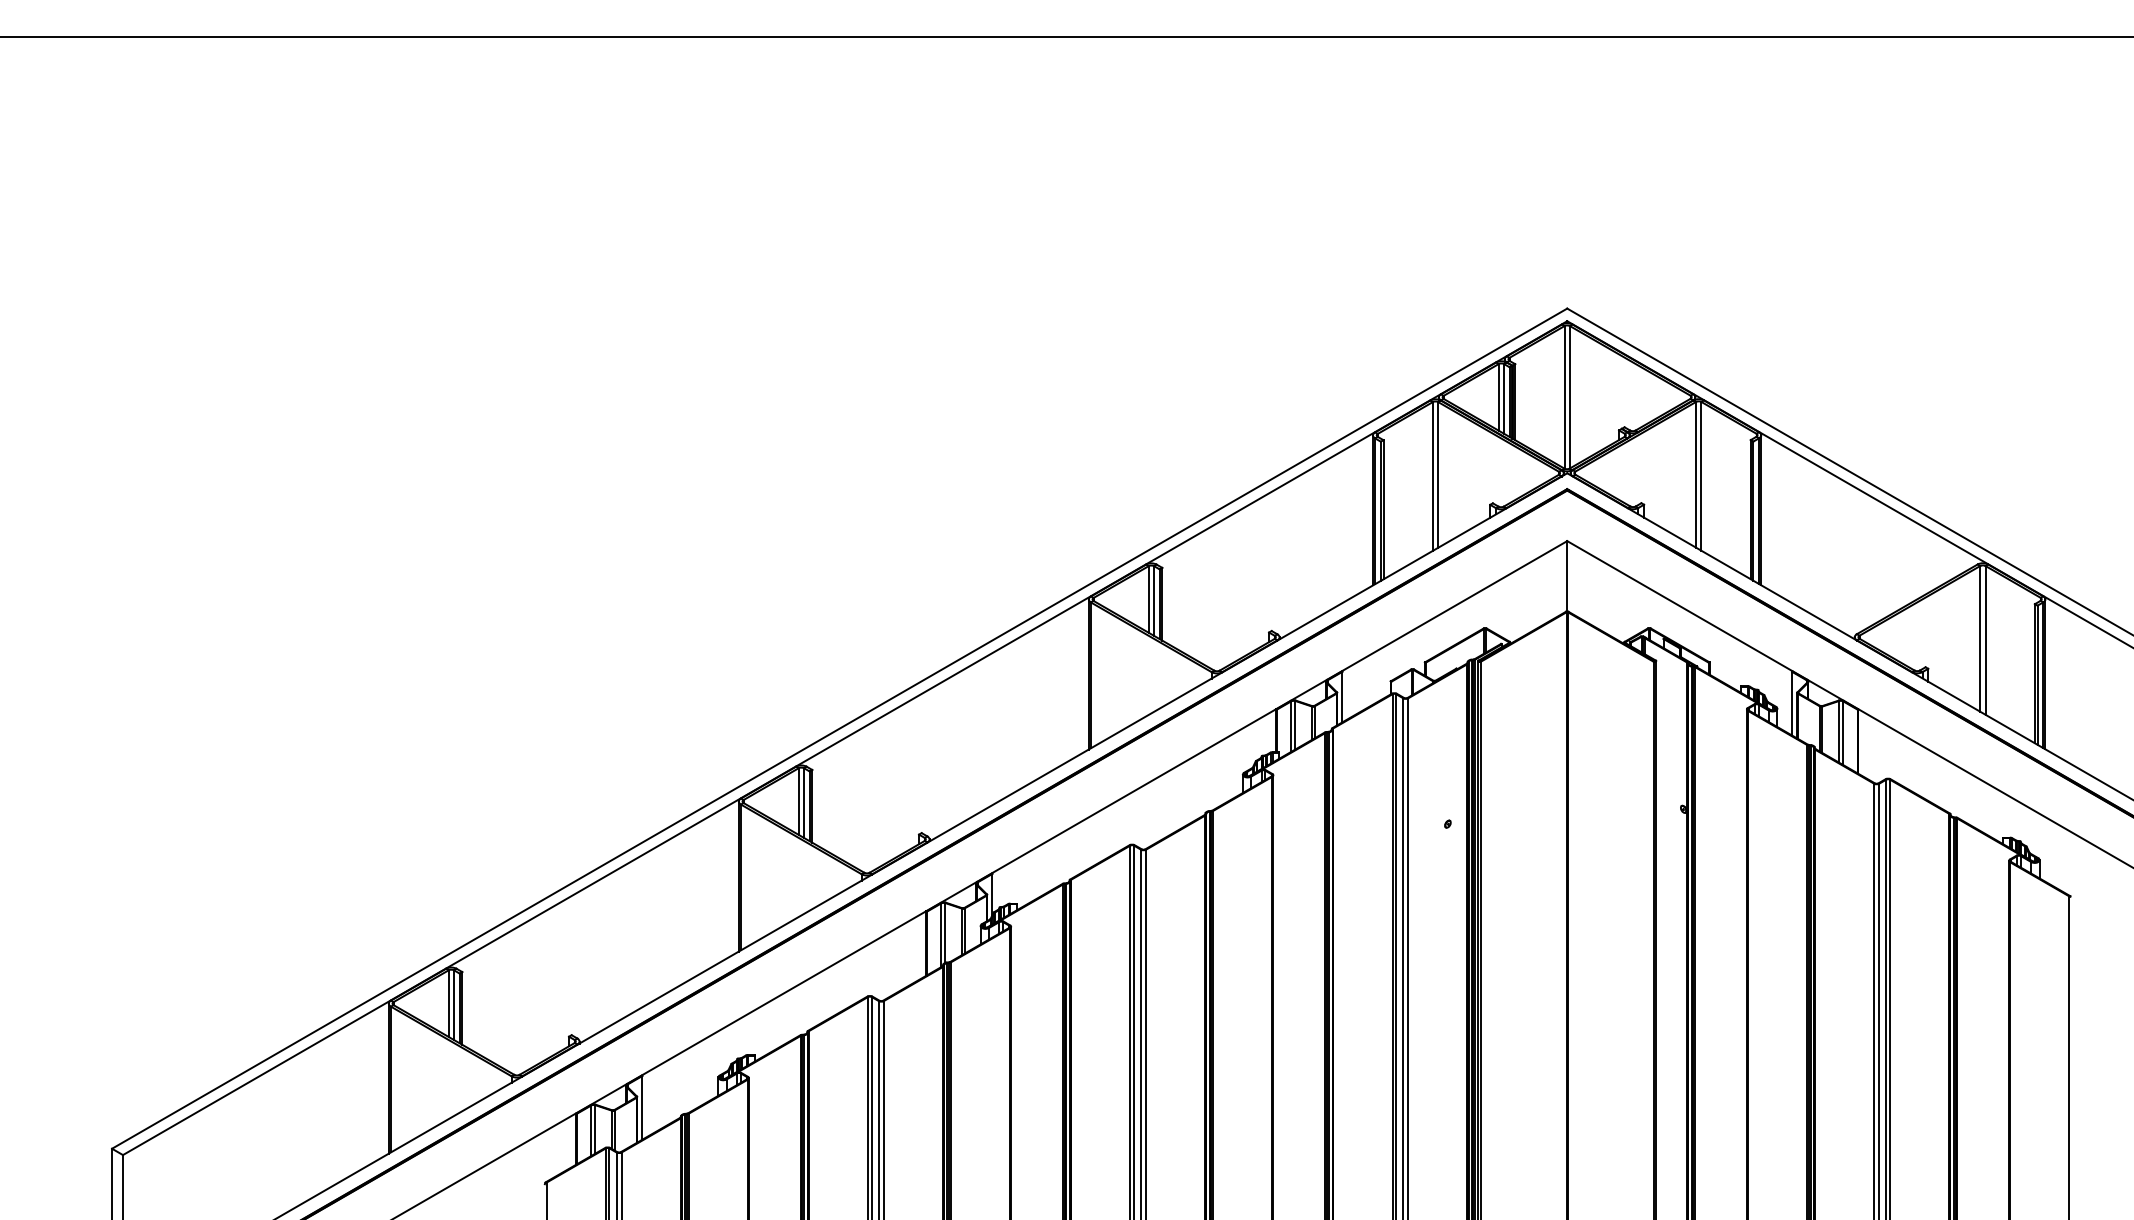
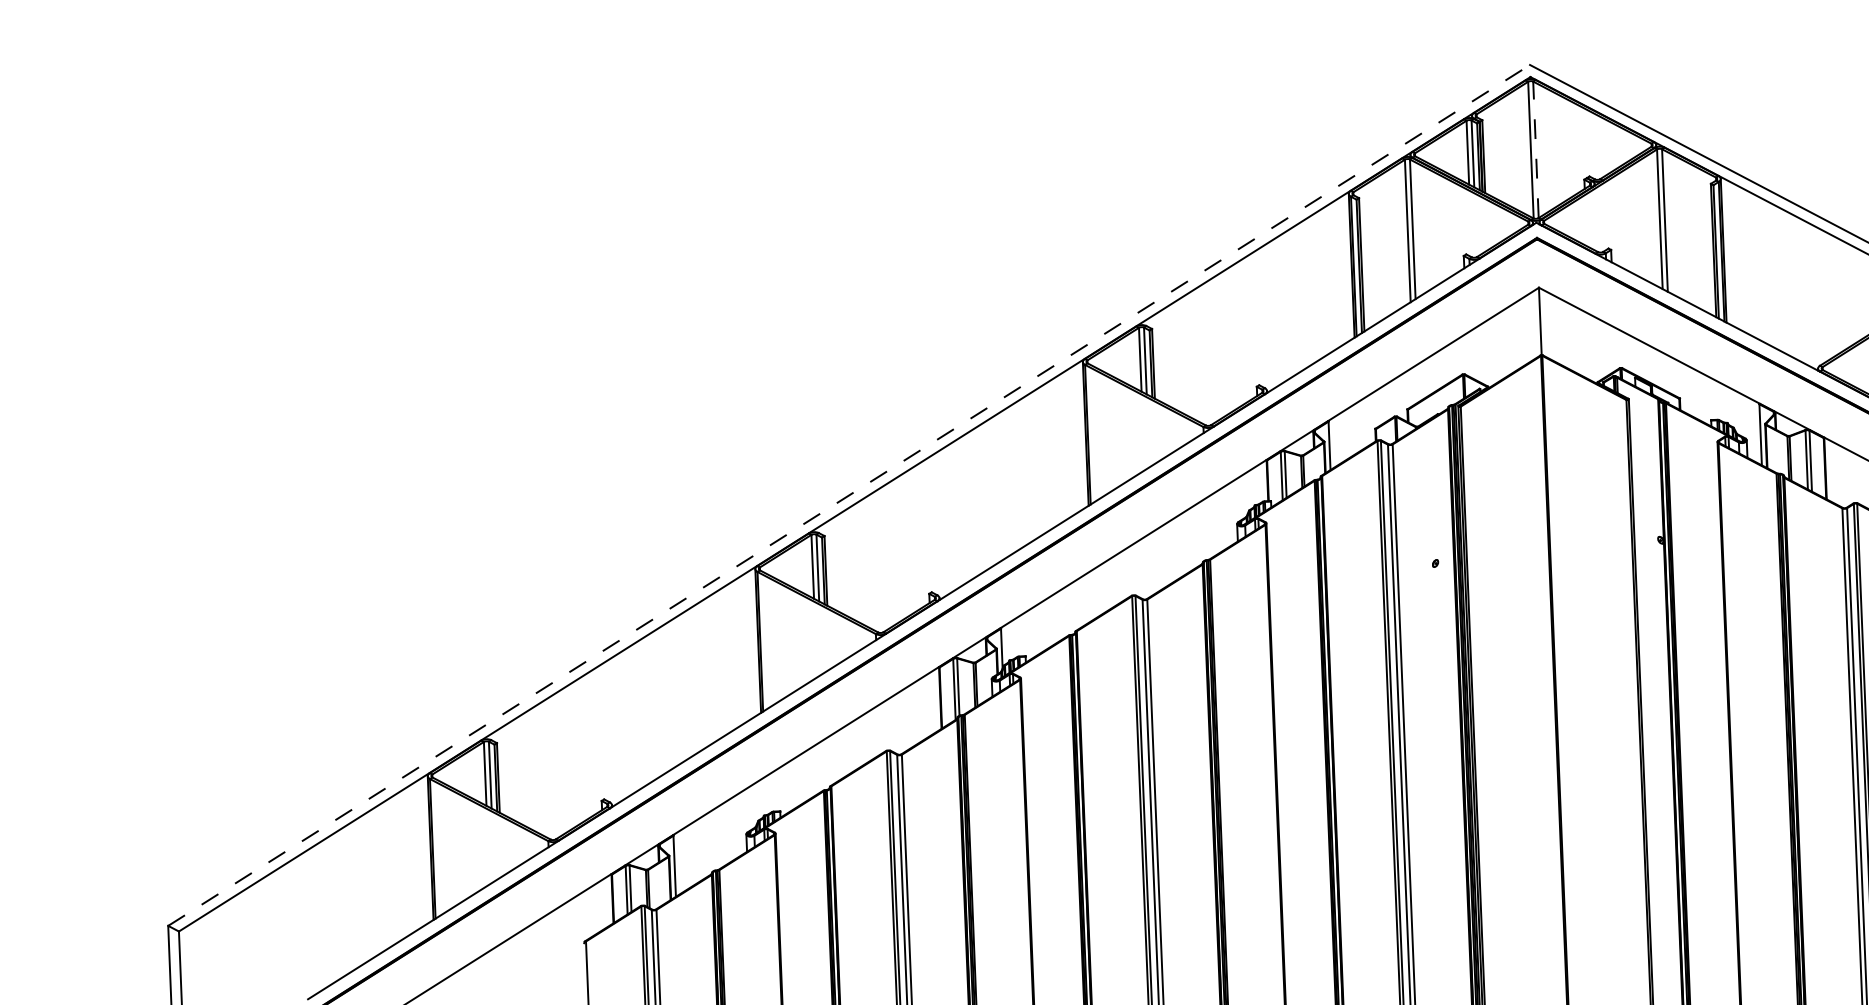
line: (1569, 396) -> (1535, 149), solid -> dashed
line: (840, 728) -> (849, 495), solid -> dashed

